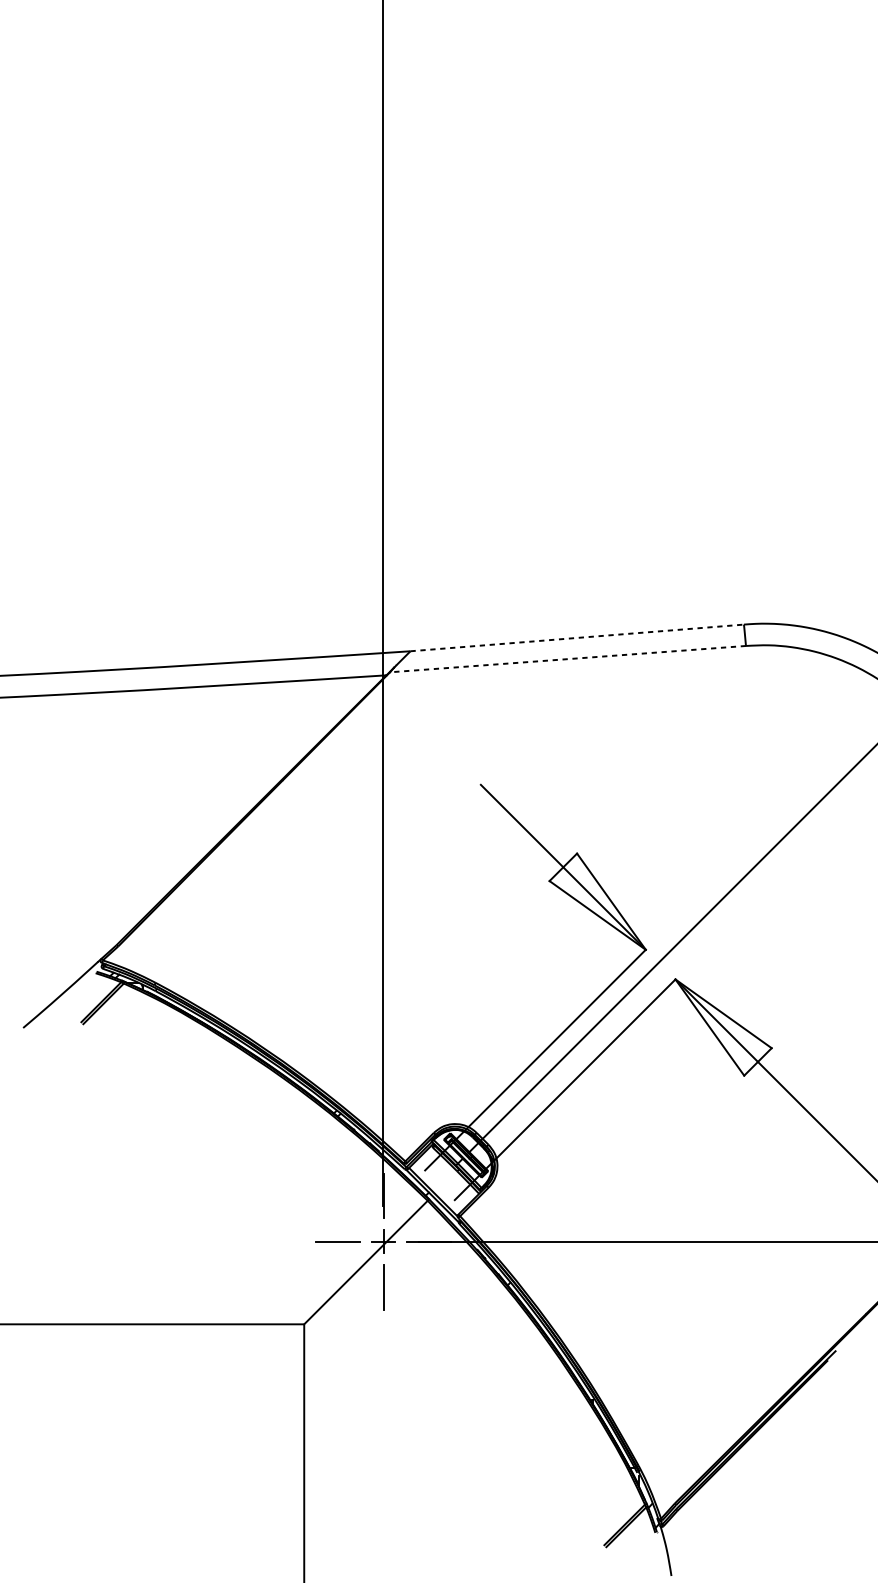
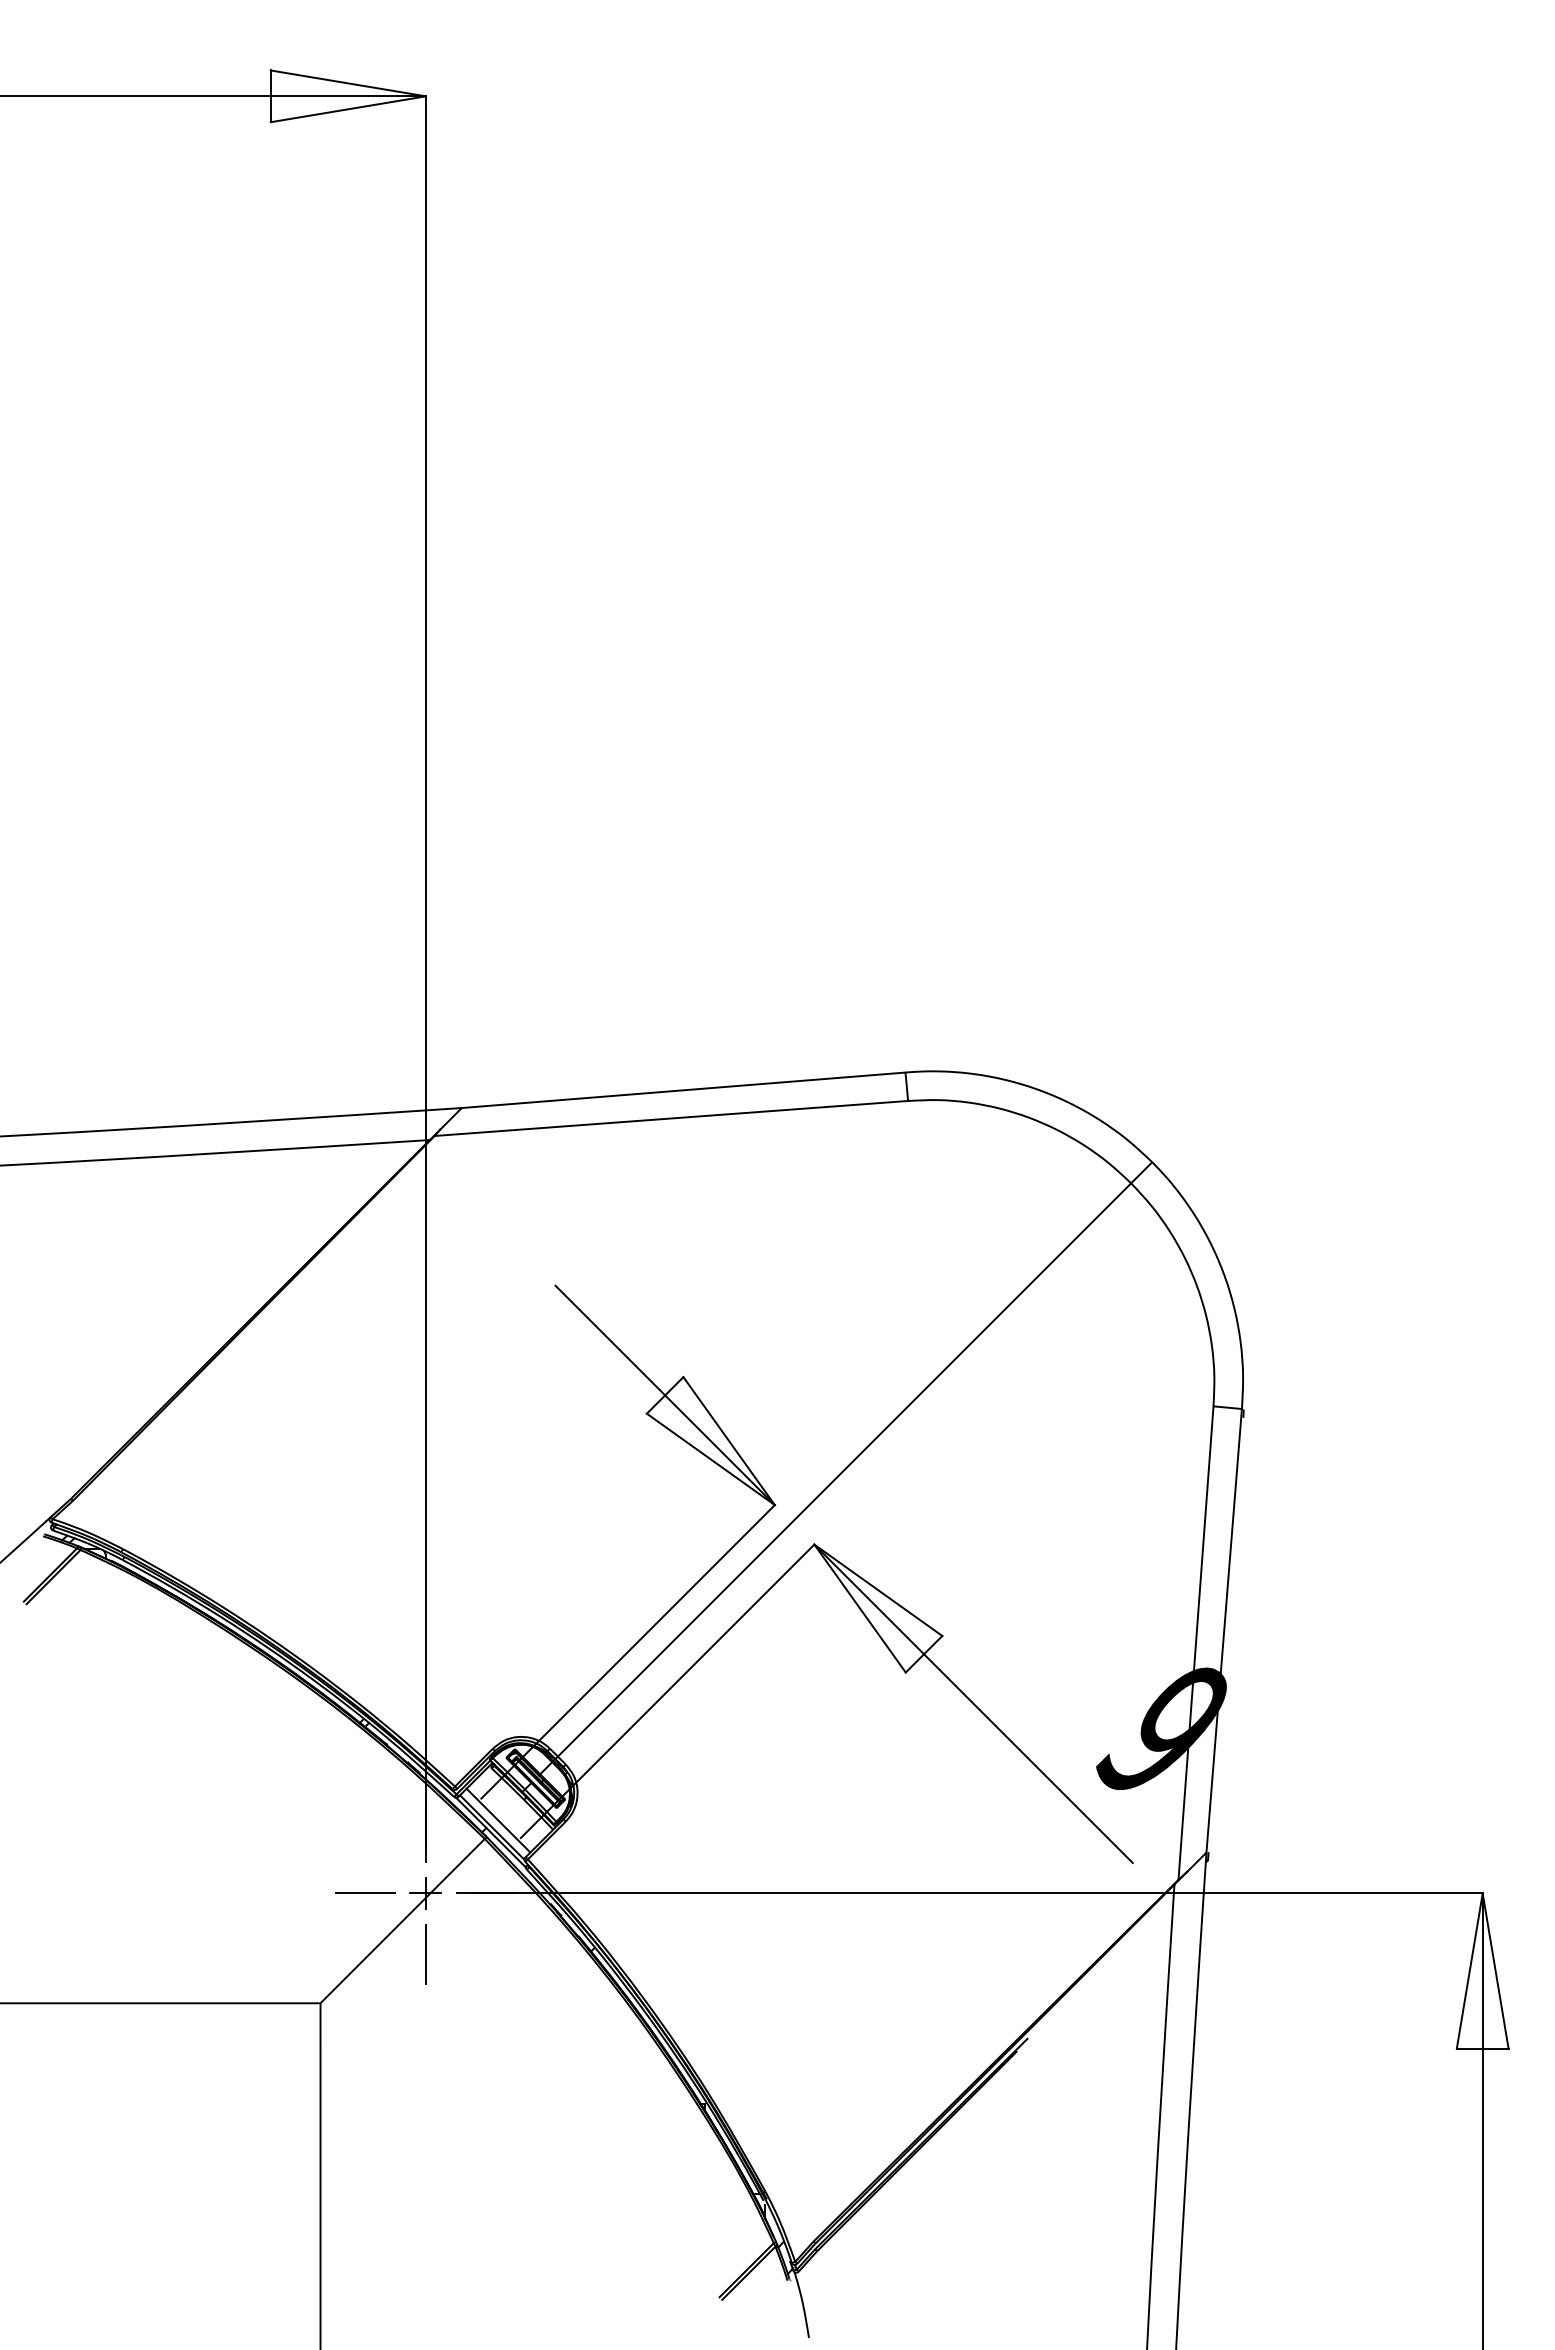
line: (577, 638) -> (684, 1090), dashed -> solid
line: (567, 659) -> (670, 1118), dashed -> solid
line: (438, 1186) -> (498, 1820), added

